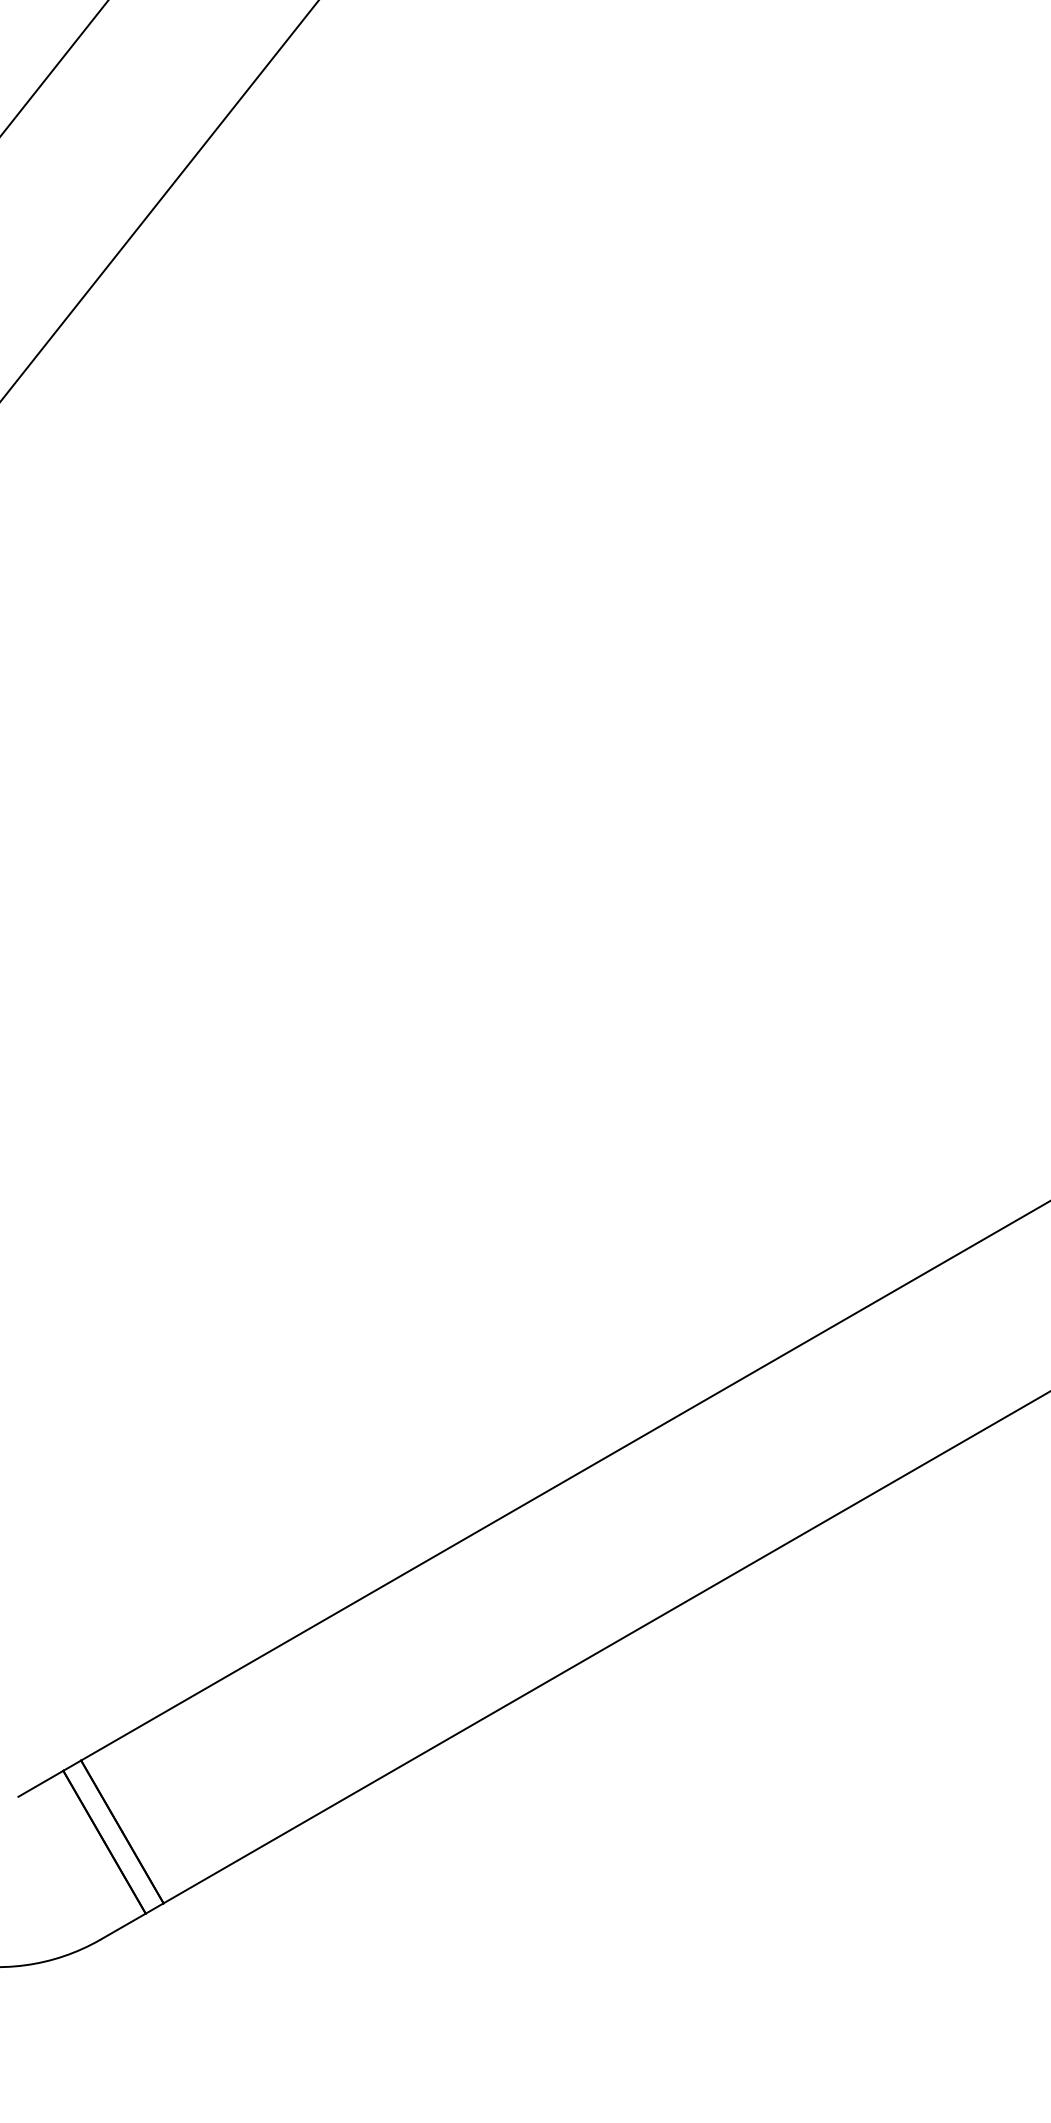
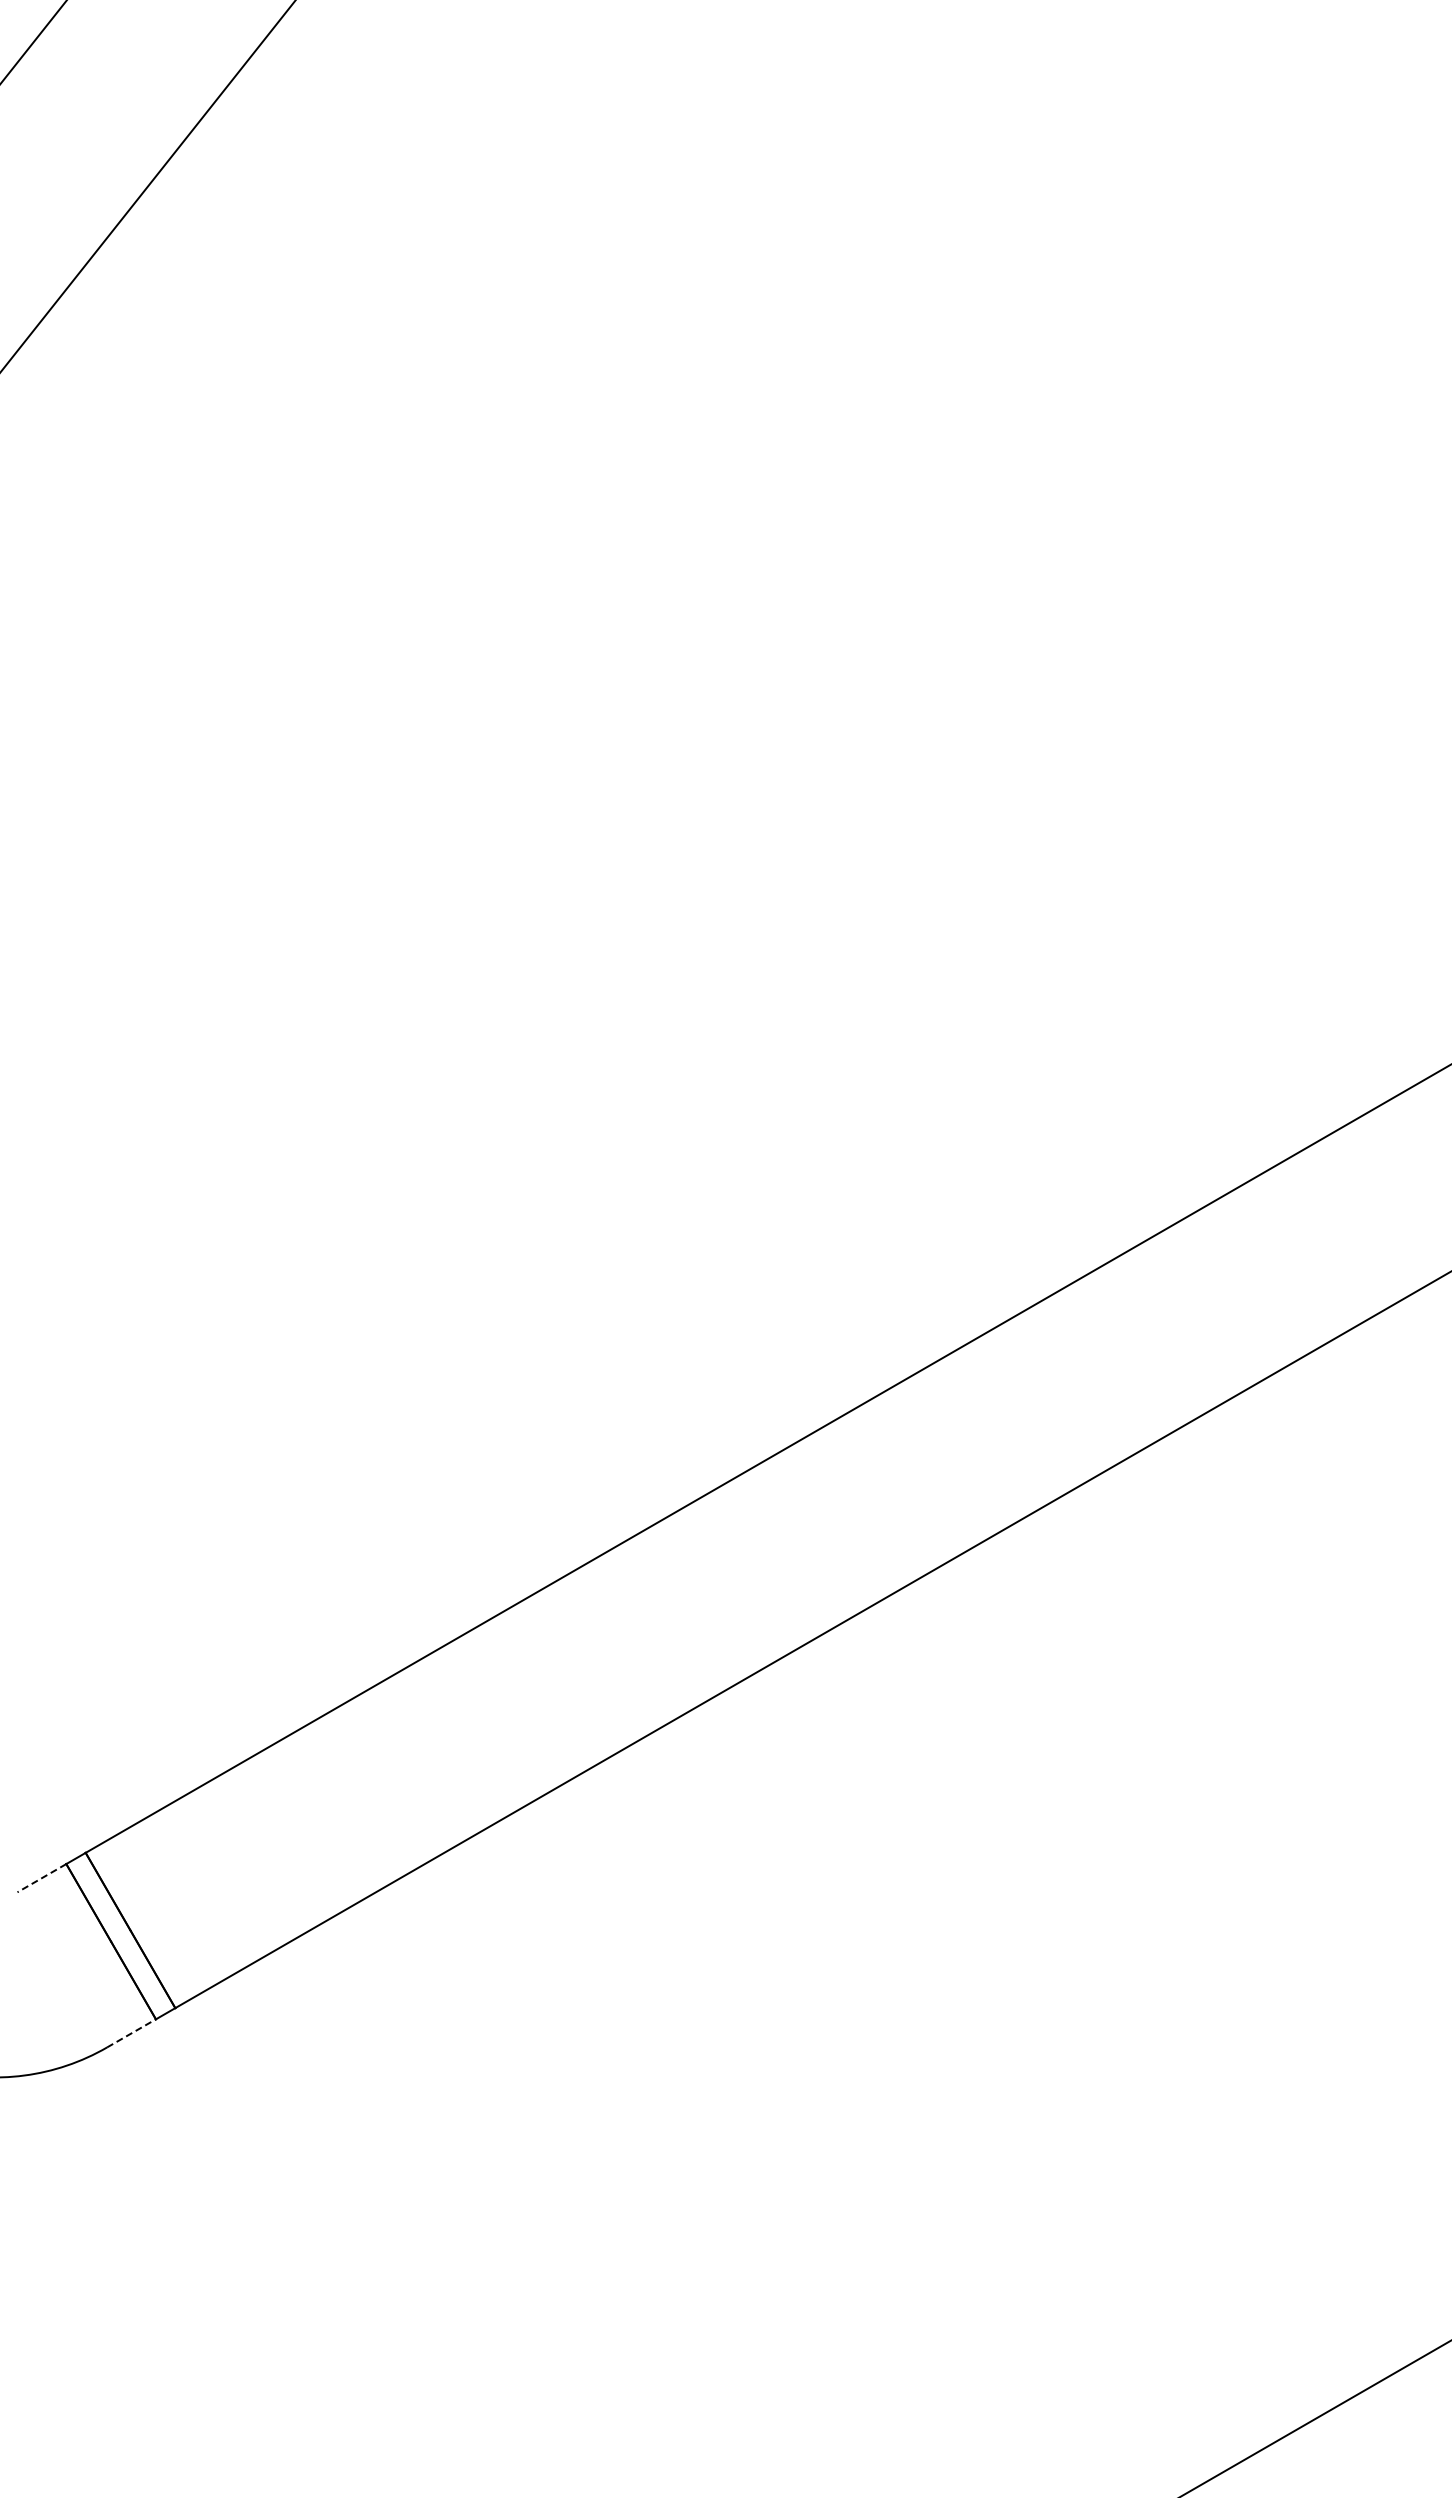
line: (40, 1784) -> (41, 1878), solid -> dashed
line: (123, 1926) -> (131, 2033), solid -> dashed

